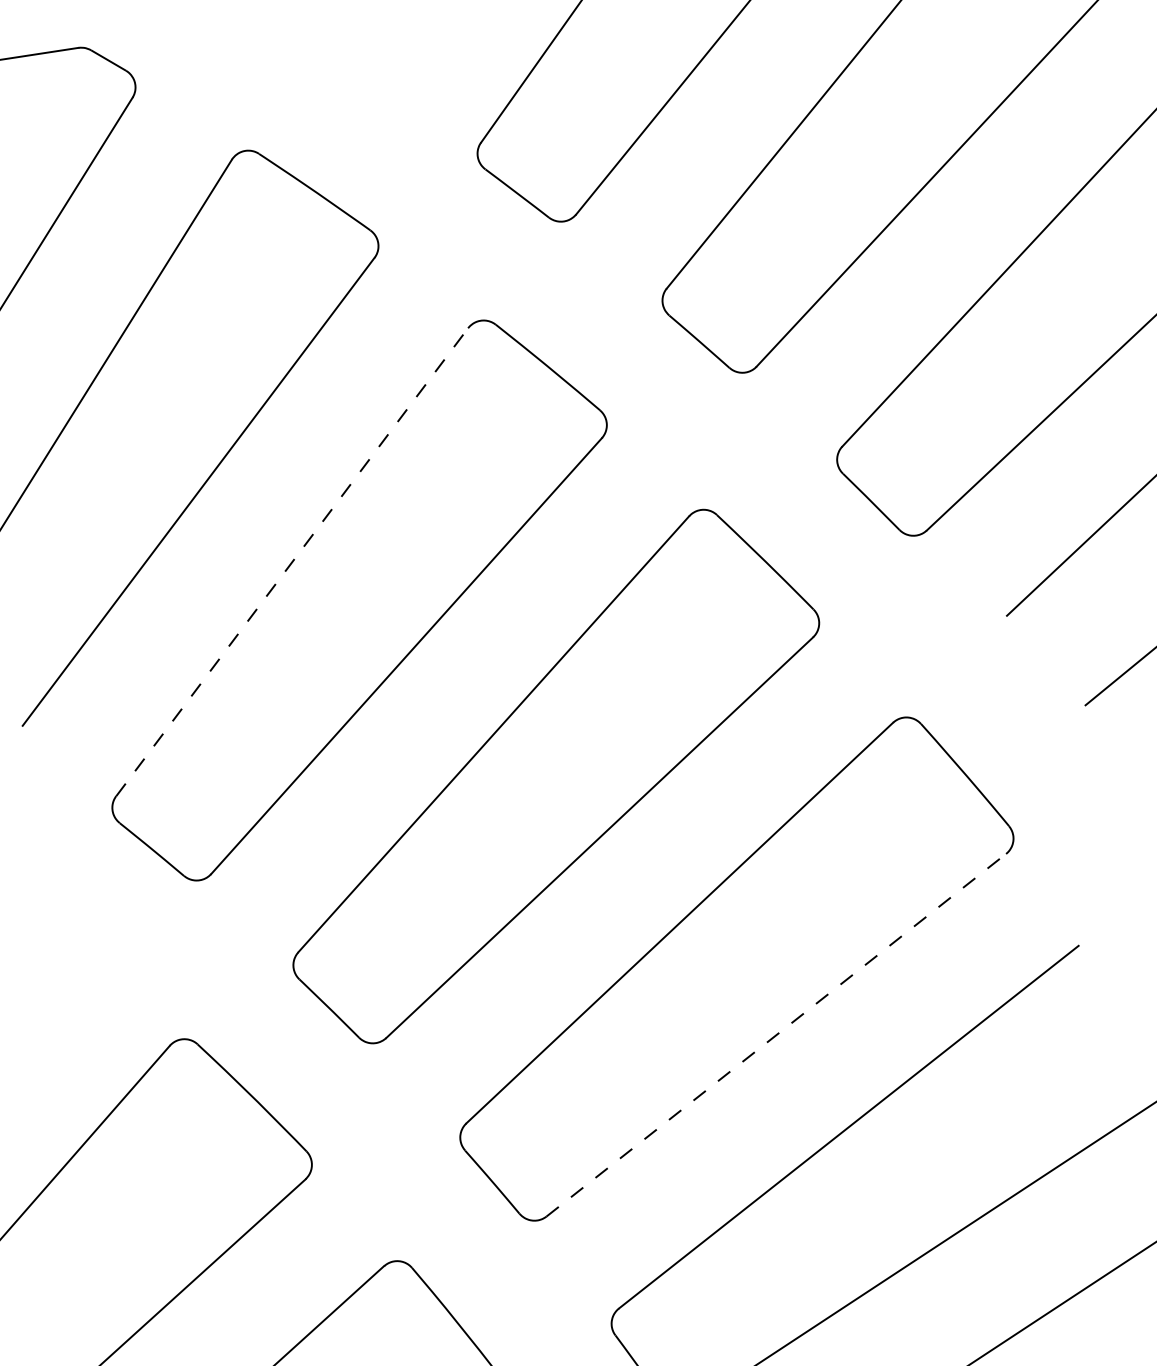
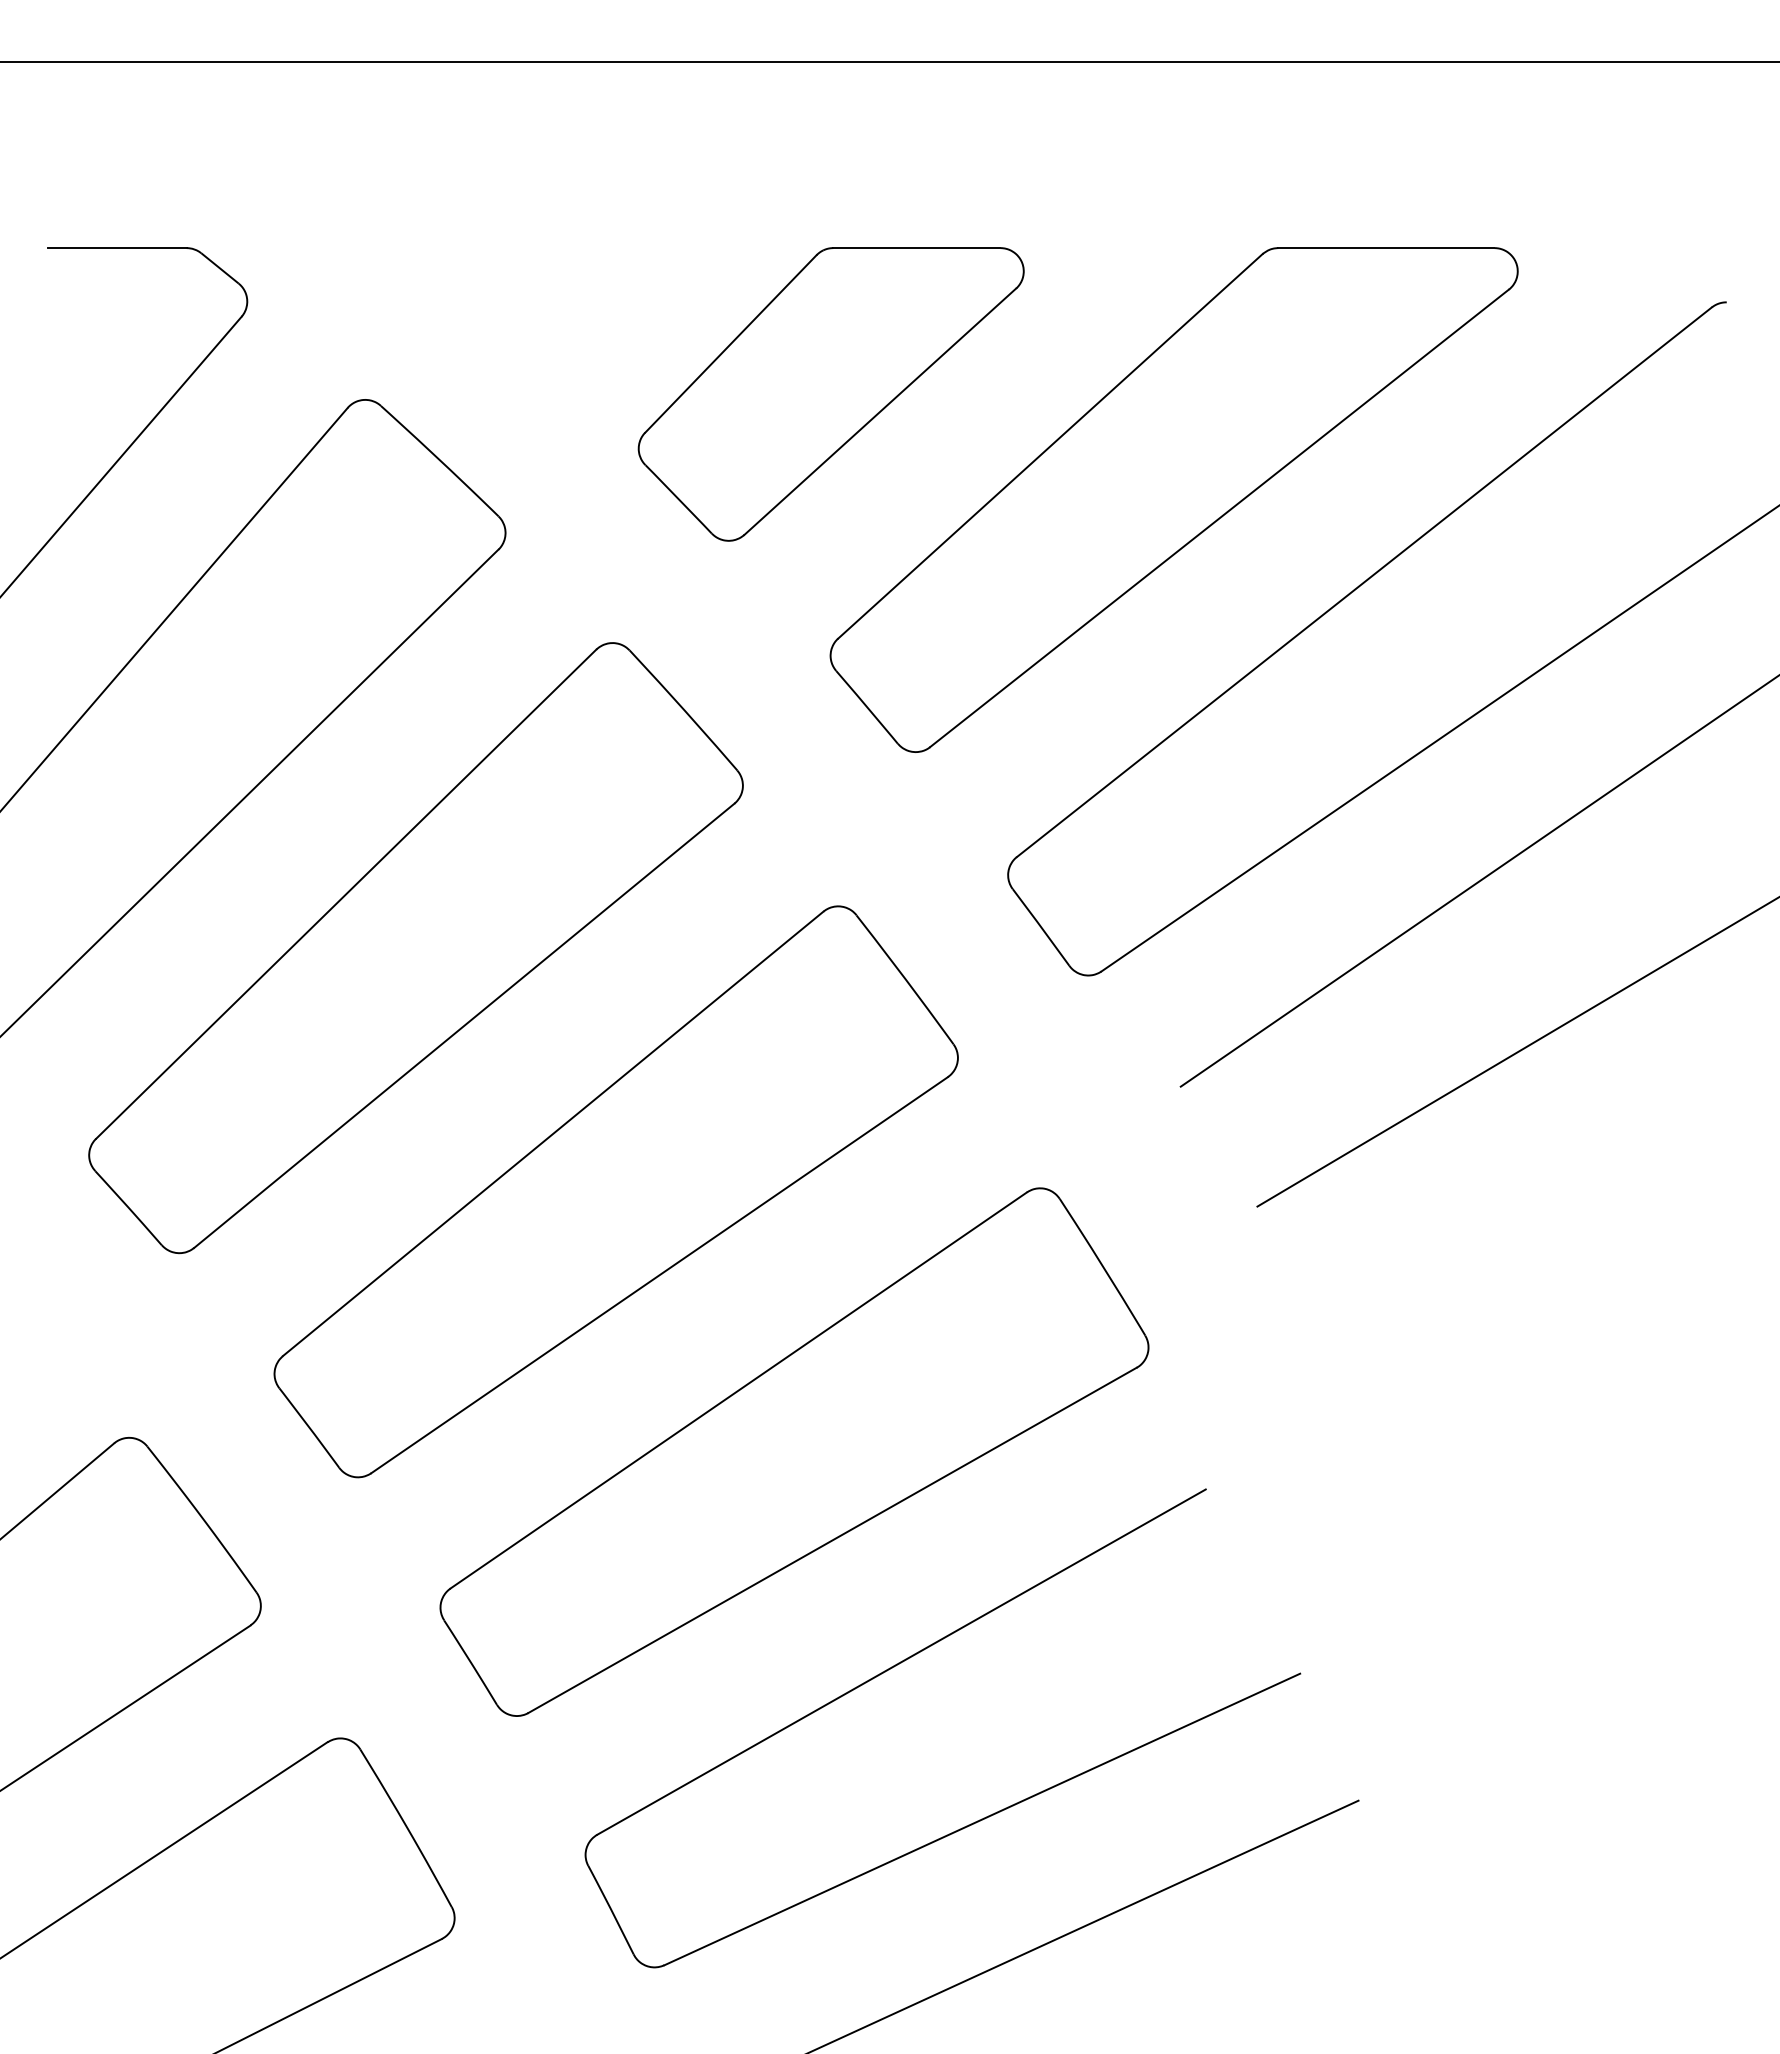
line: (292, 562) -> (346, 894), dashed -> solid
line: (776, 1035) -> (832, 1540), dashed -> solid

